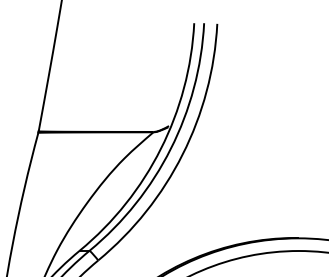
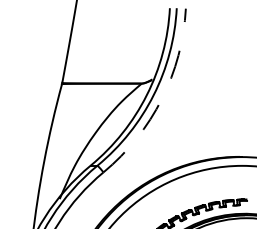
arc: (182, 155) -> (161, 99), solid -> dashed

